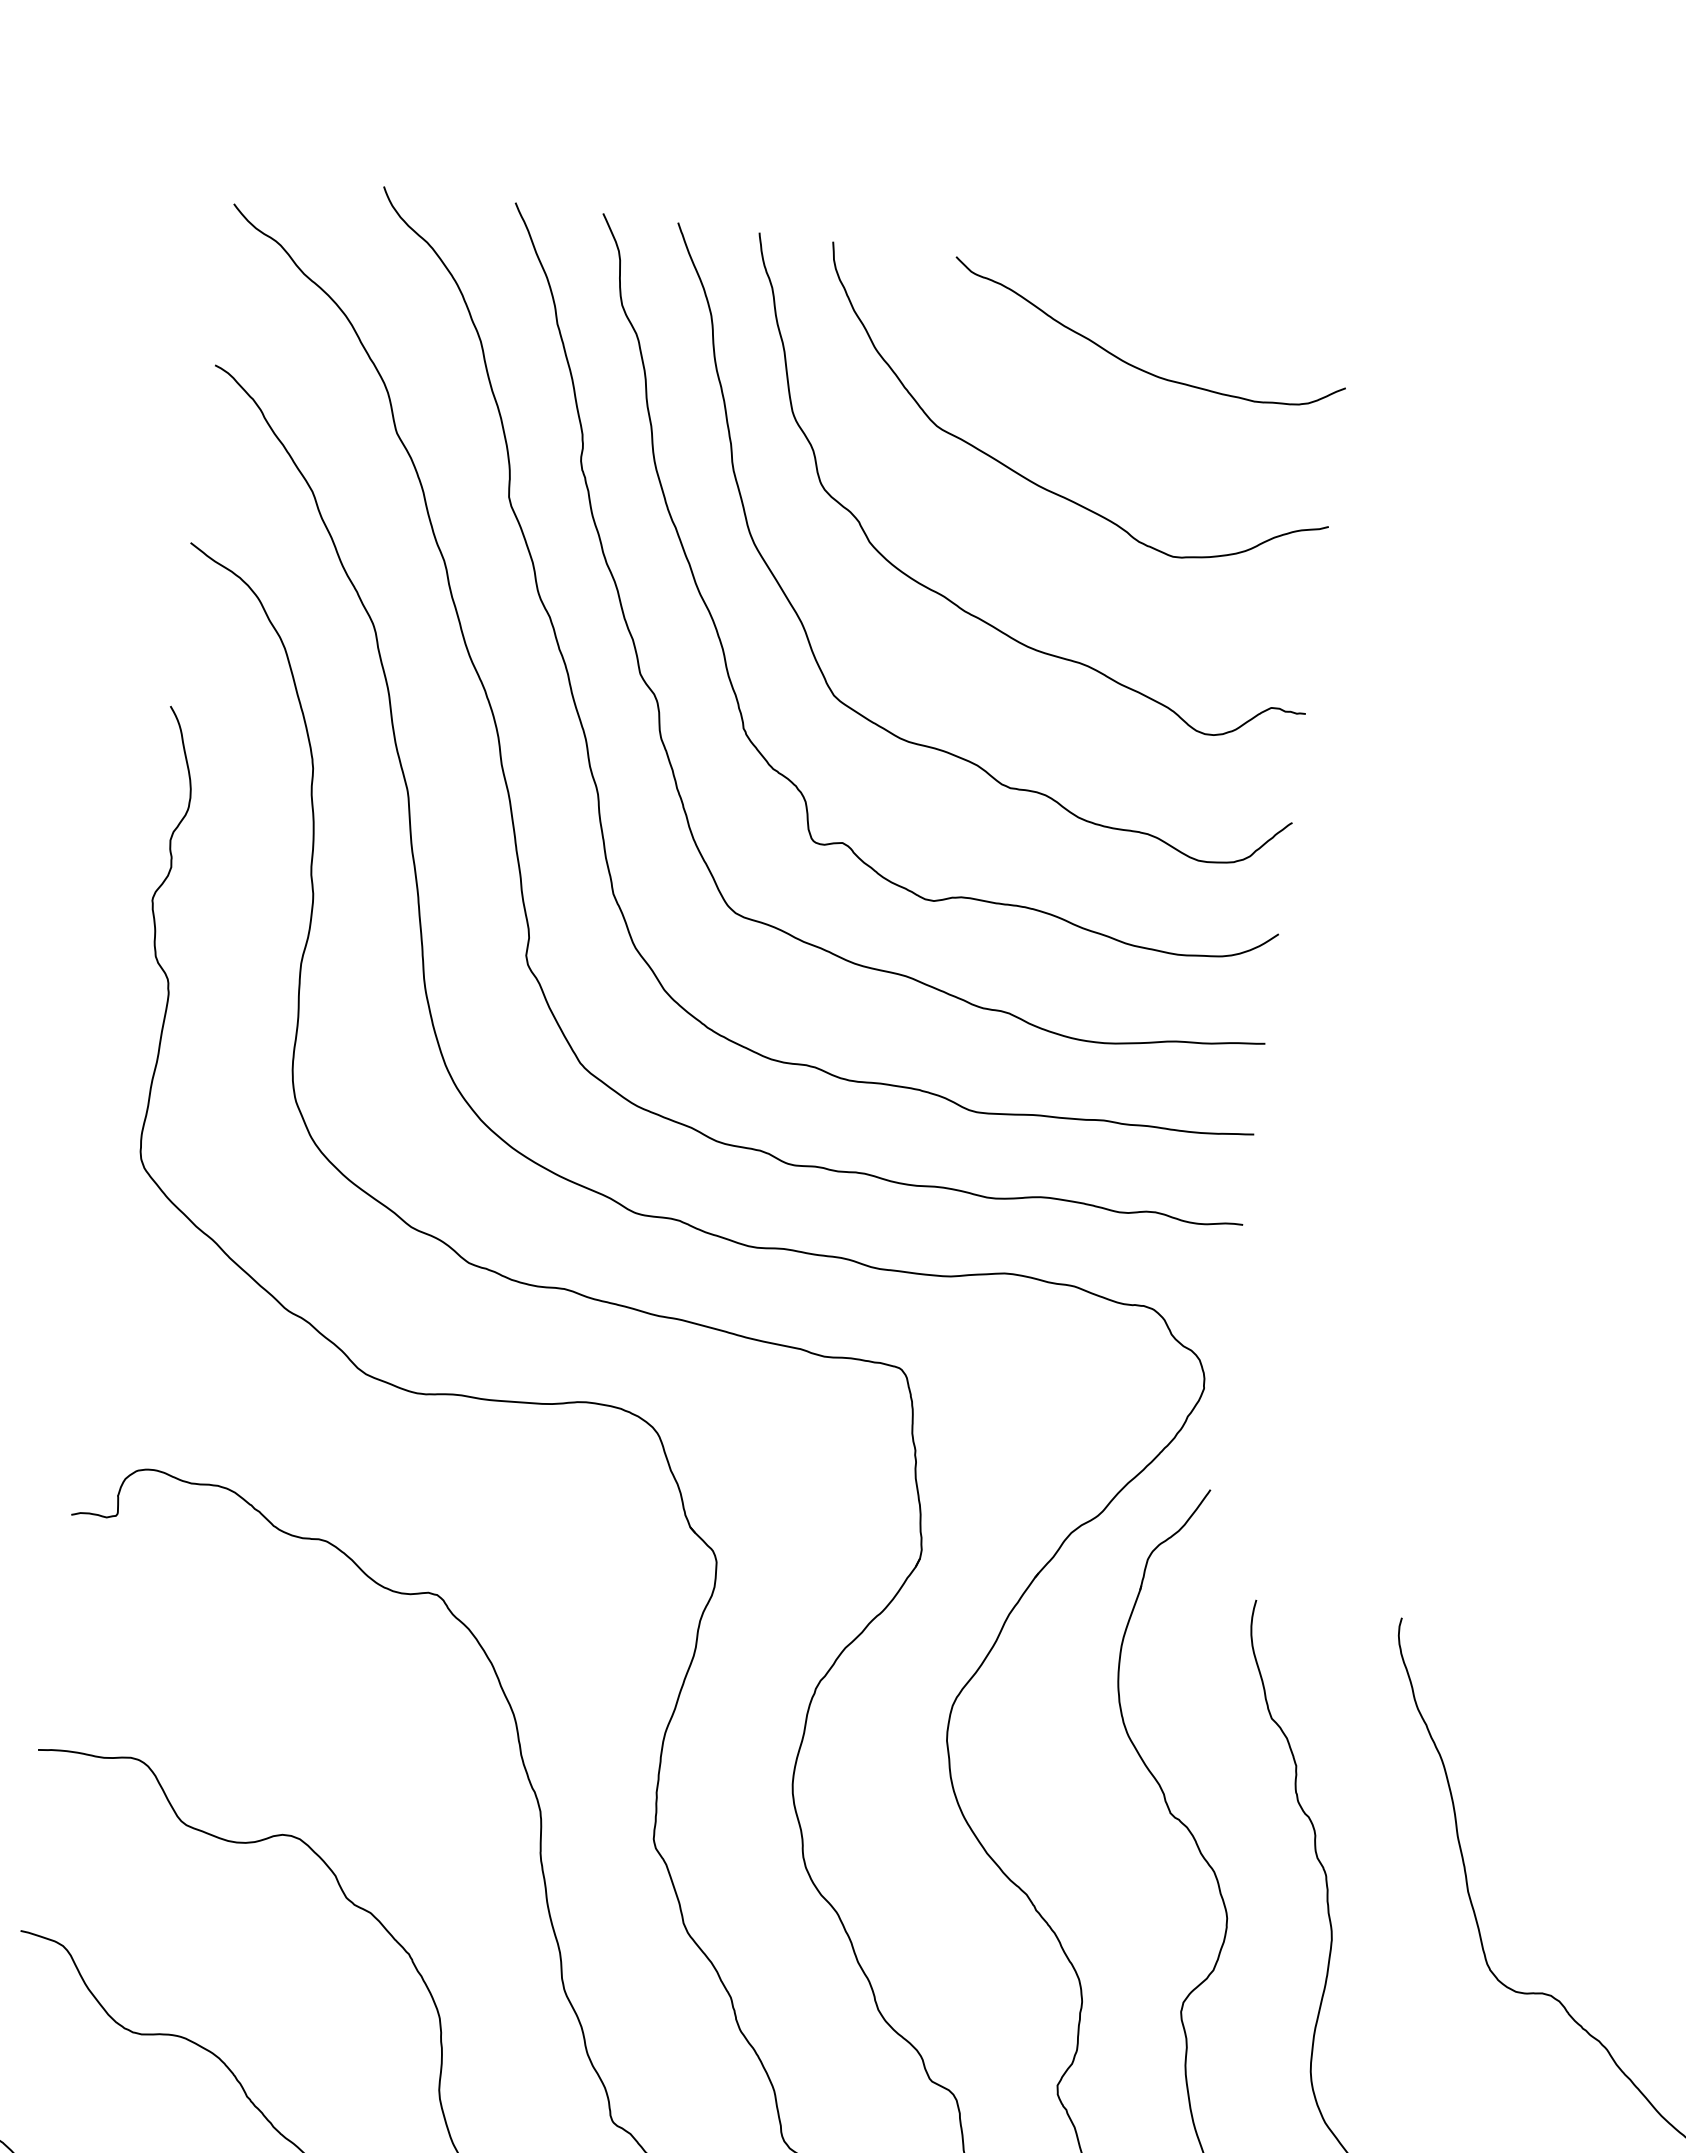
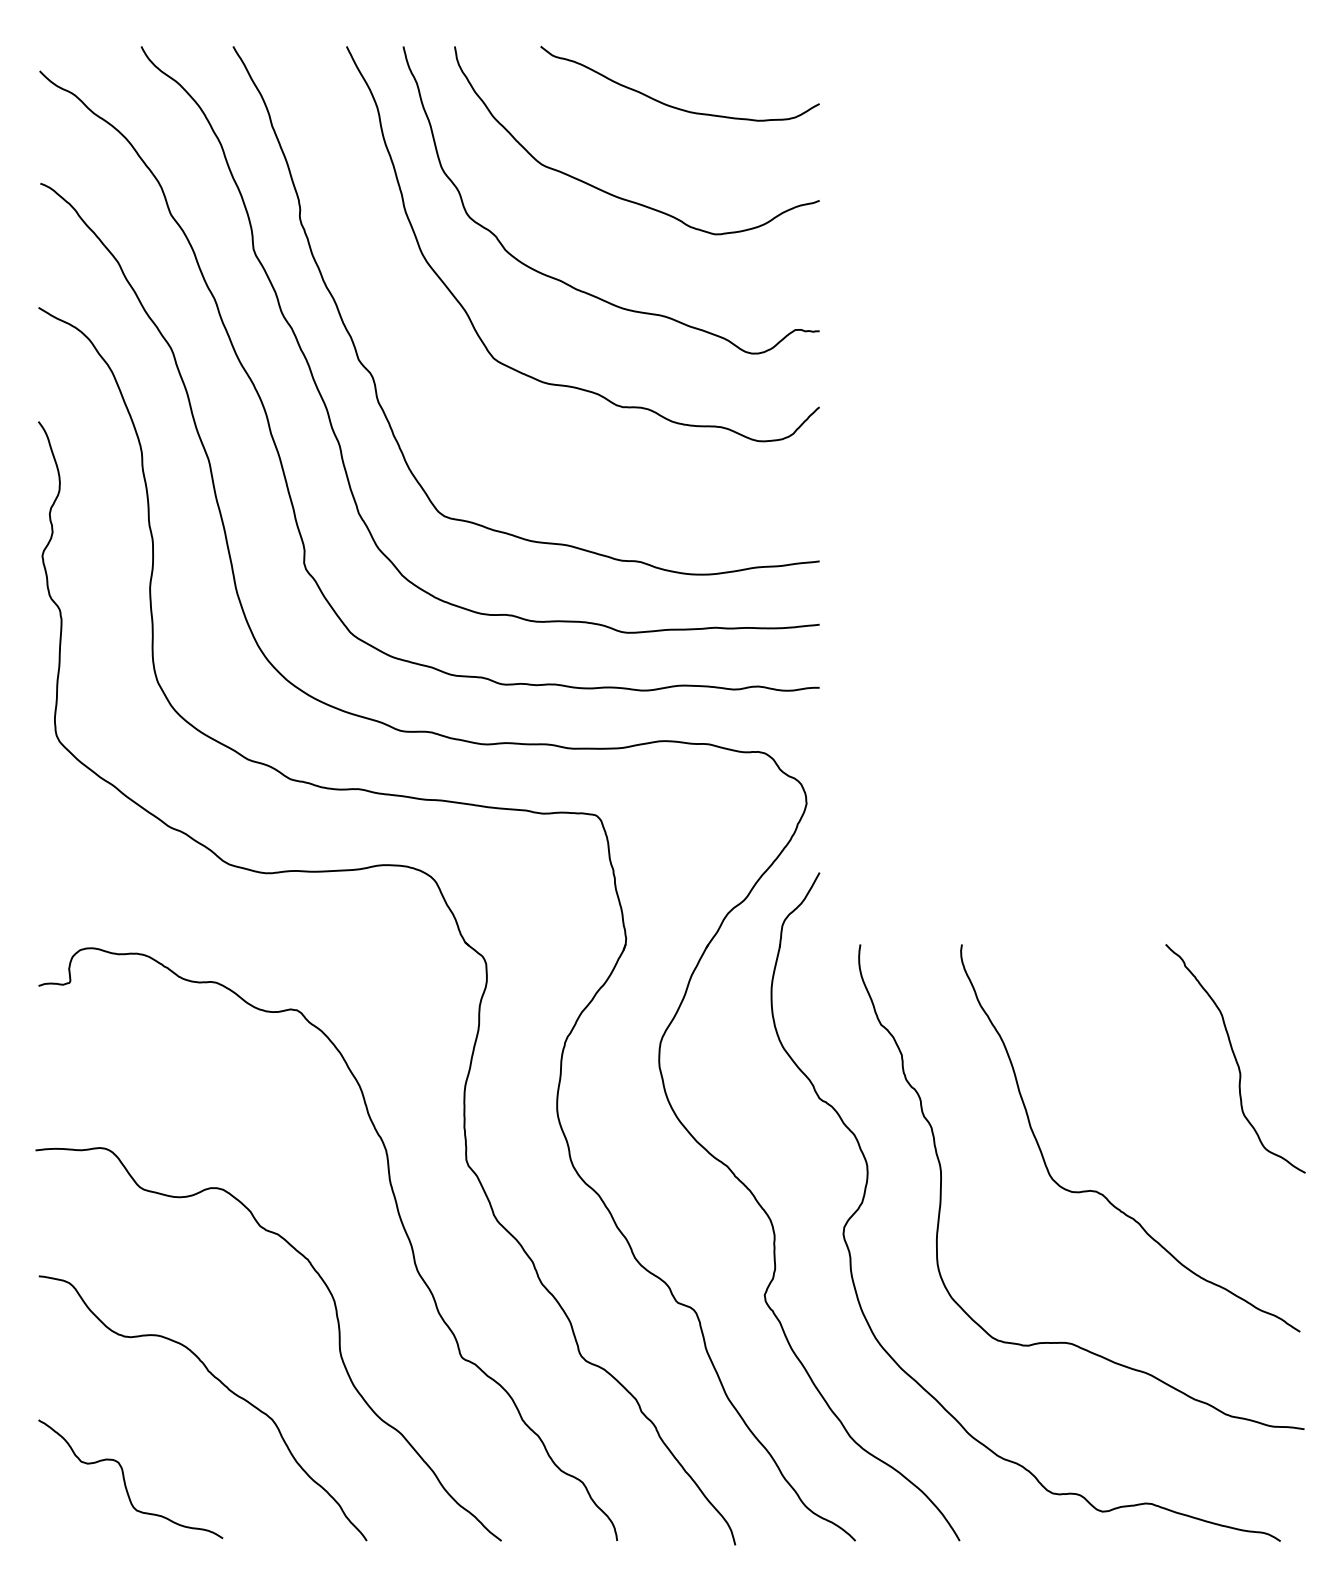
curve: (724, 648) -> (414, 335), removed

